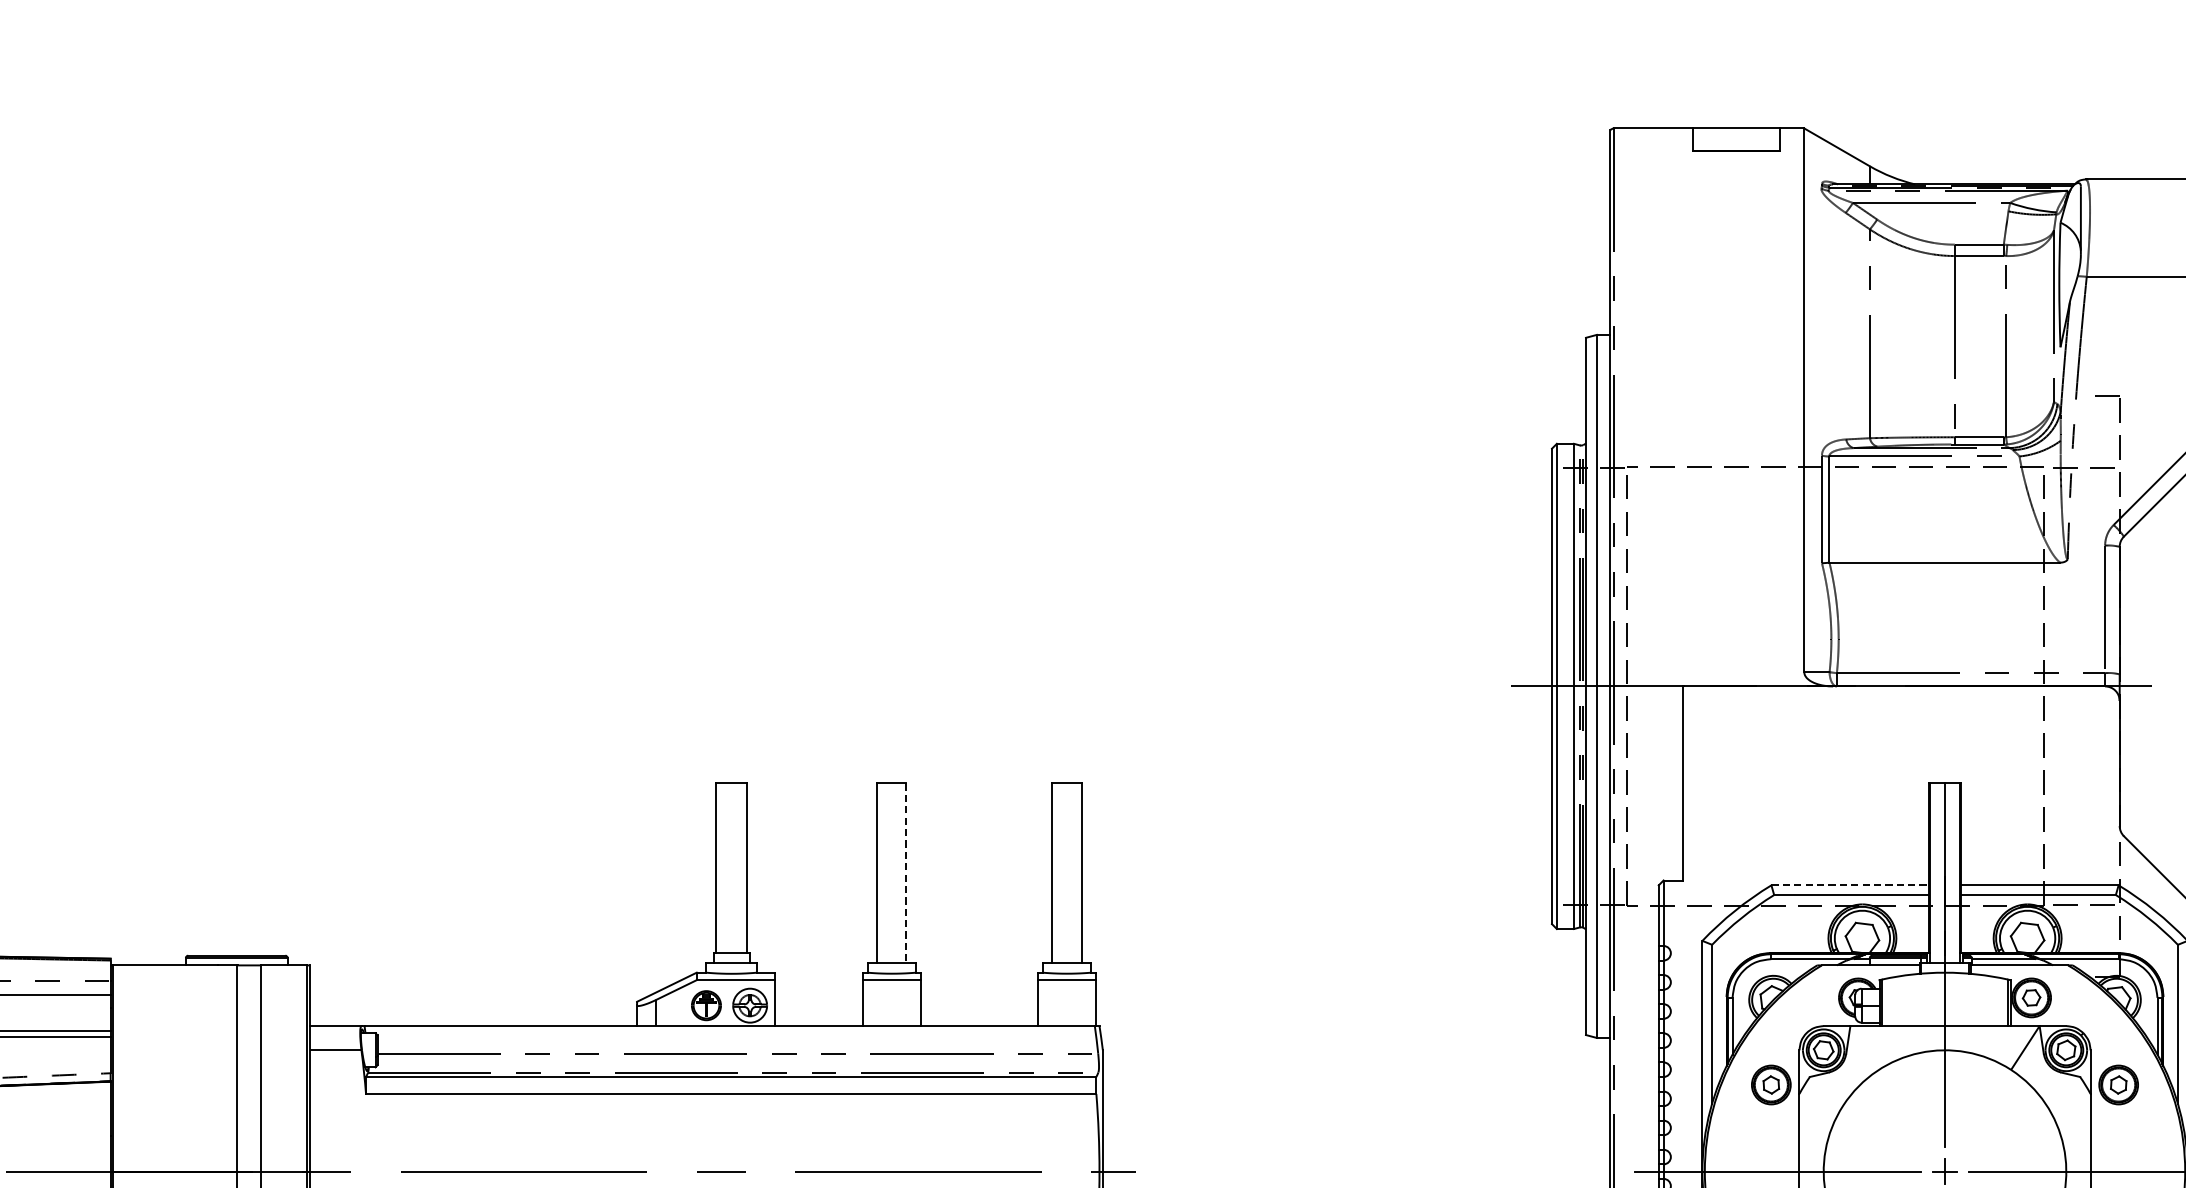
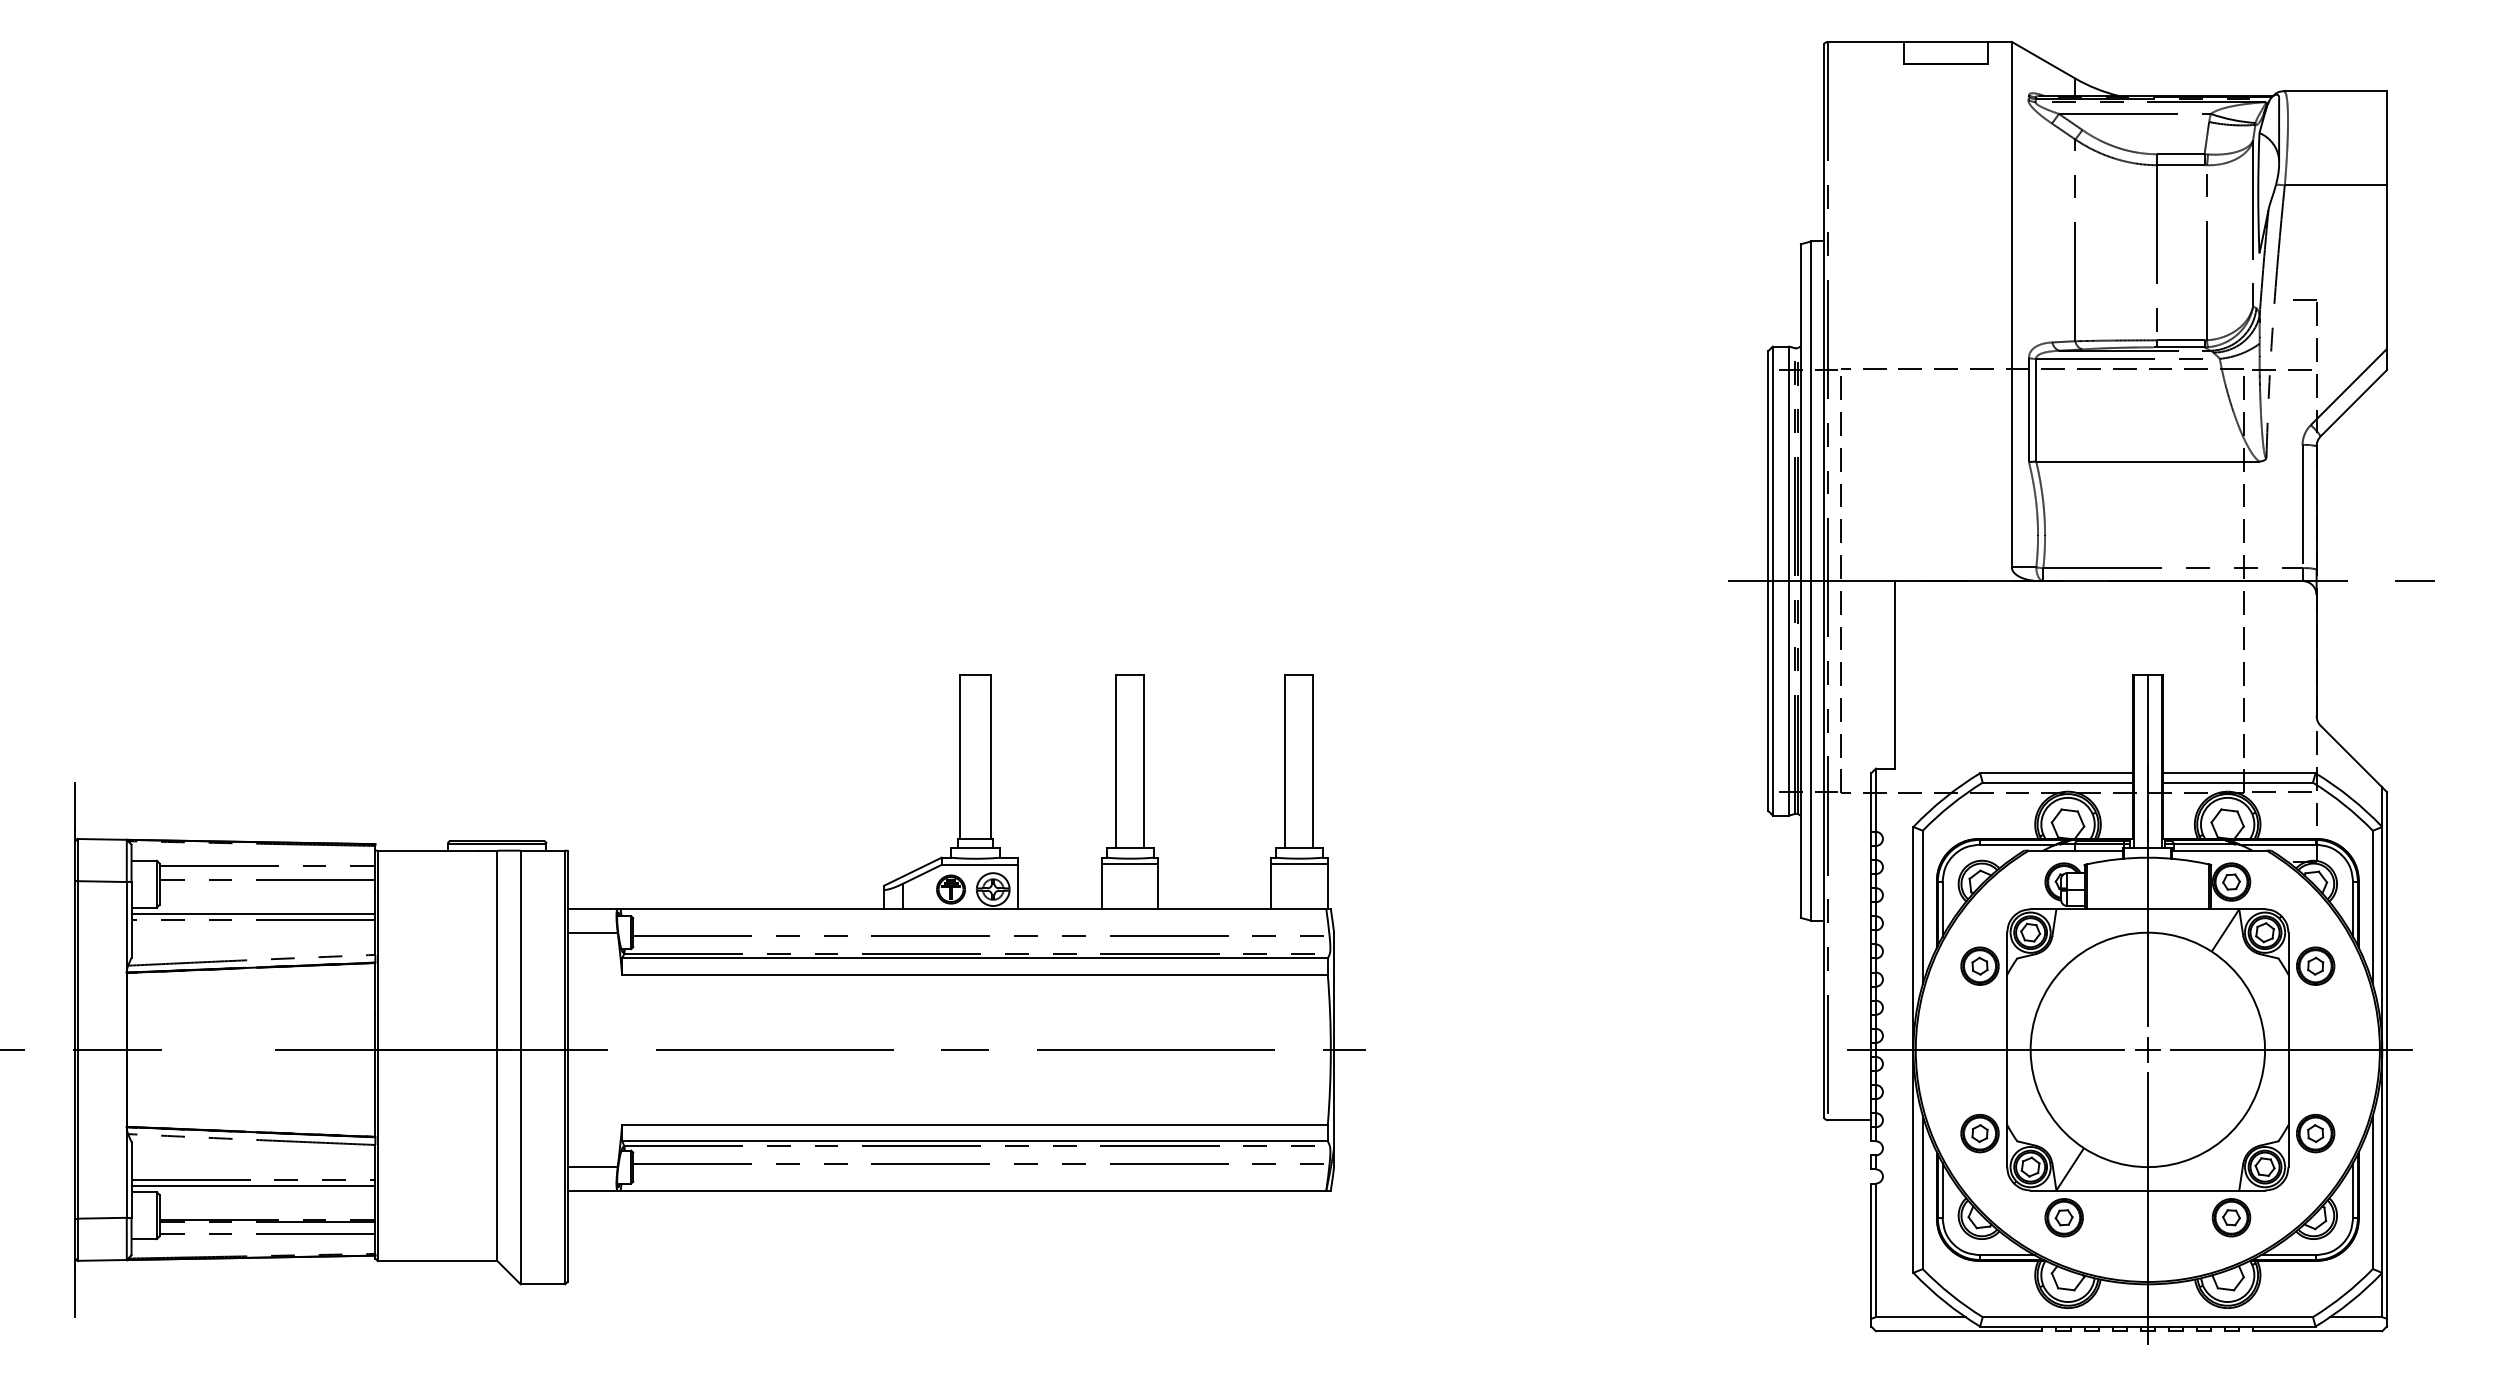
line: (906, 873) -> (1144, 761), dashed -> solid
line: (1850, 885) -> (2056, 773), dashed -> solid

